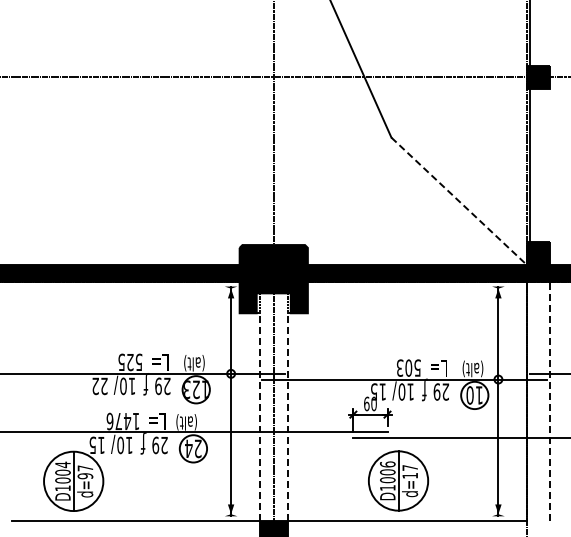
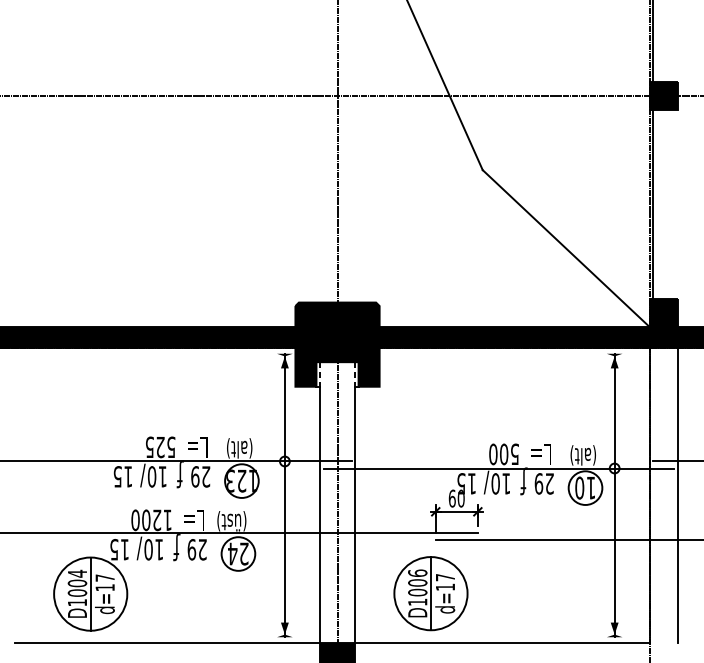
line: (459, 201) -> (566, 248), dashed -> solid
text: (399, 367) -> (492, 453), 503 -> 500
text: (99, 386) -> (122, 477), 22 -> 15
line: (549, 400) -> (677, 494), dashed -> solid
line: (259, 417) -> (319, 515), dashed -> solid
line: (287, 417) -> (354, 515), dashed -> solid
text: (118, 421) -> (145, 520), 1476 -> 1200
text: (191, 422) -> (236, 521), (alt) -> (üst)
text: (85, 476) -> (105, 588), d=97 -> d=17
part: (398, 480) -> (430, 593), moved

